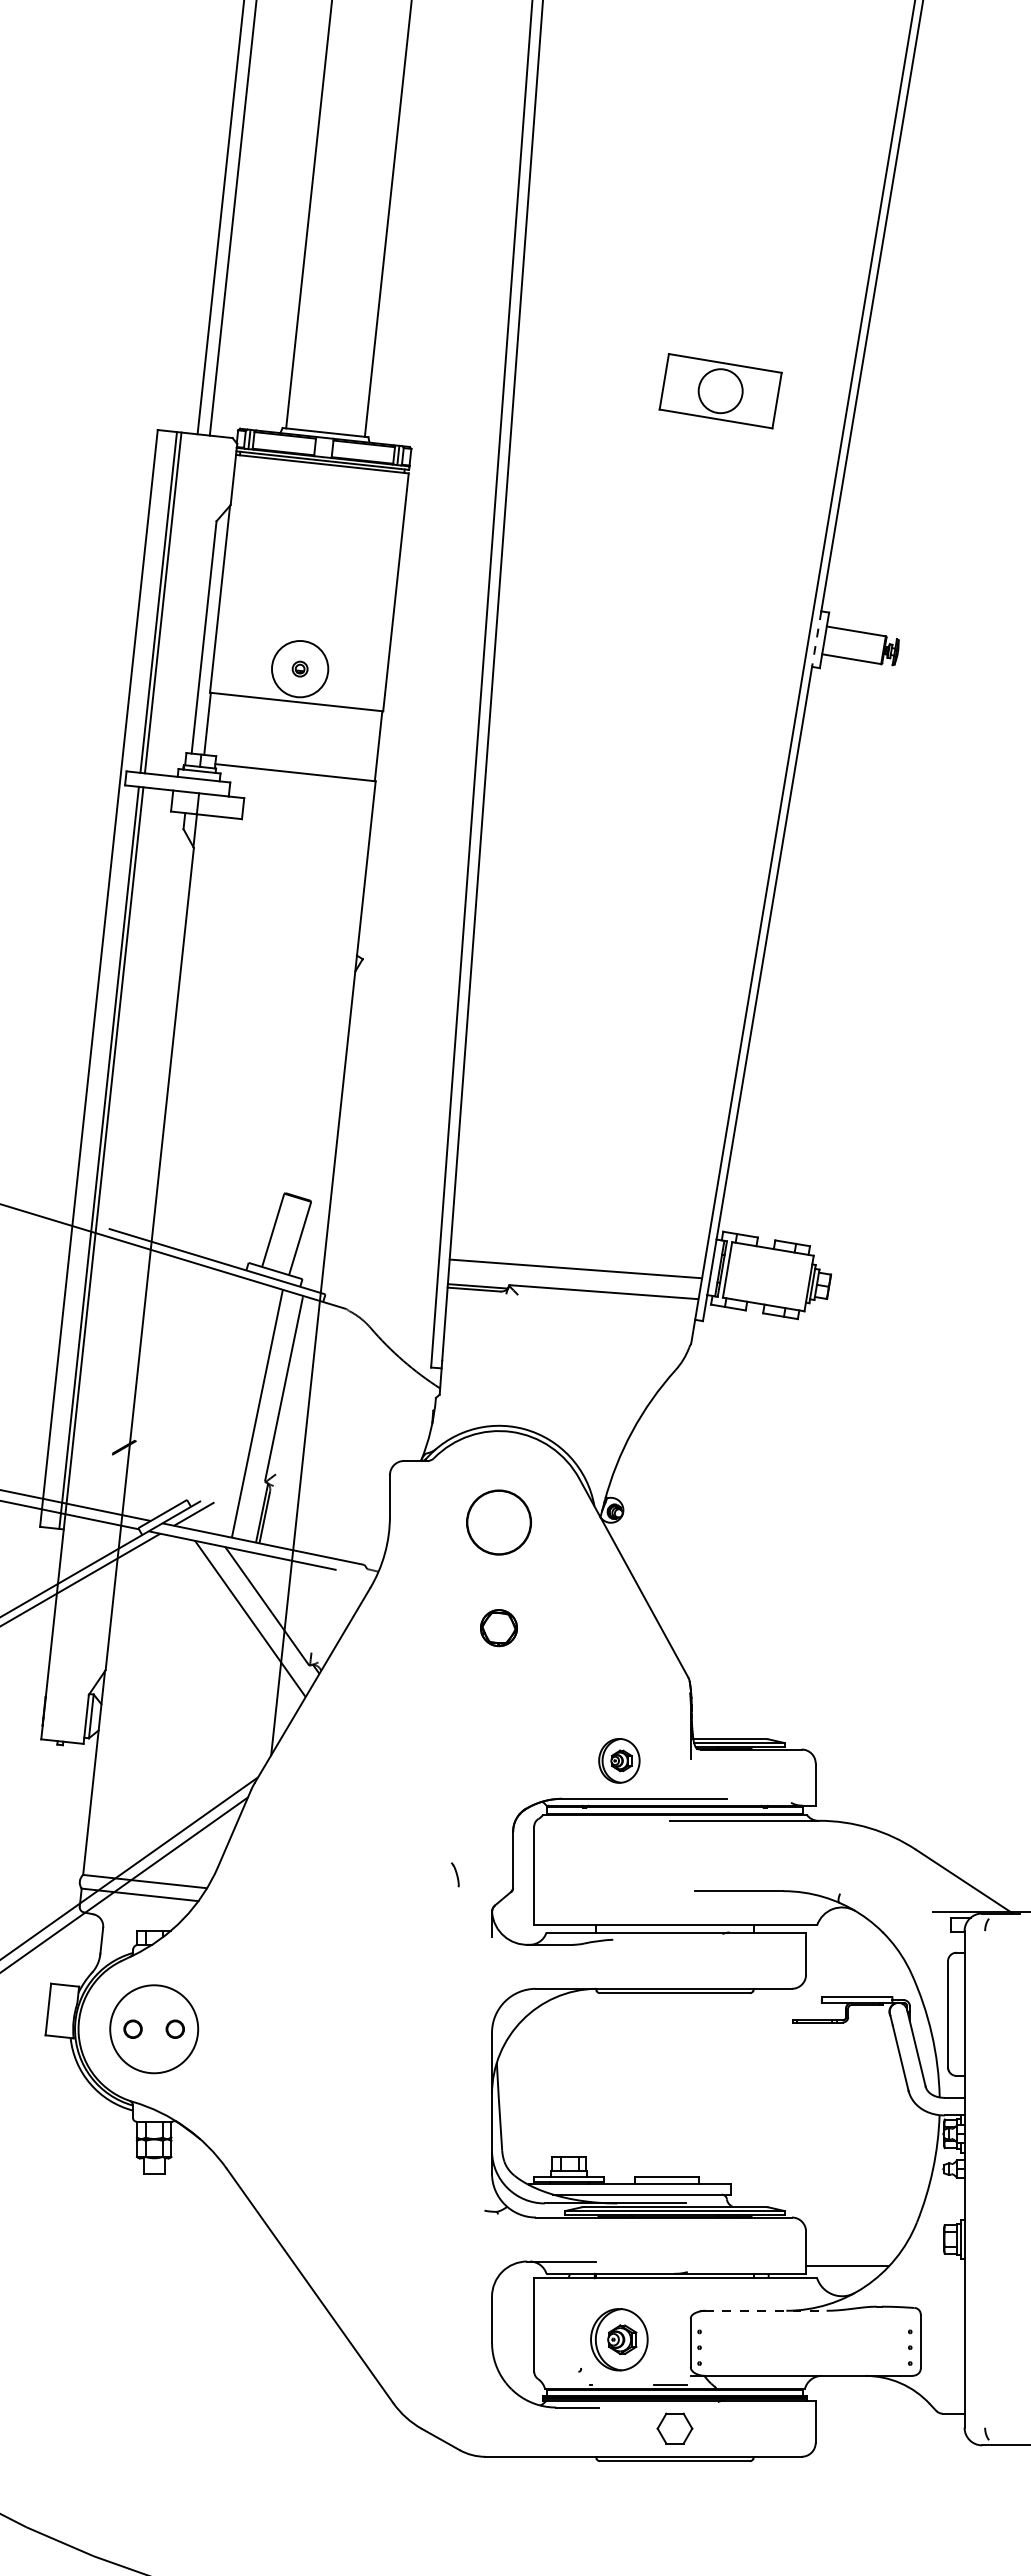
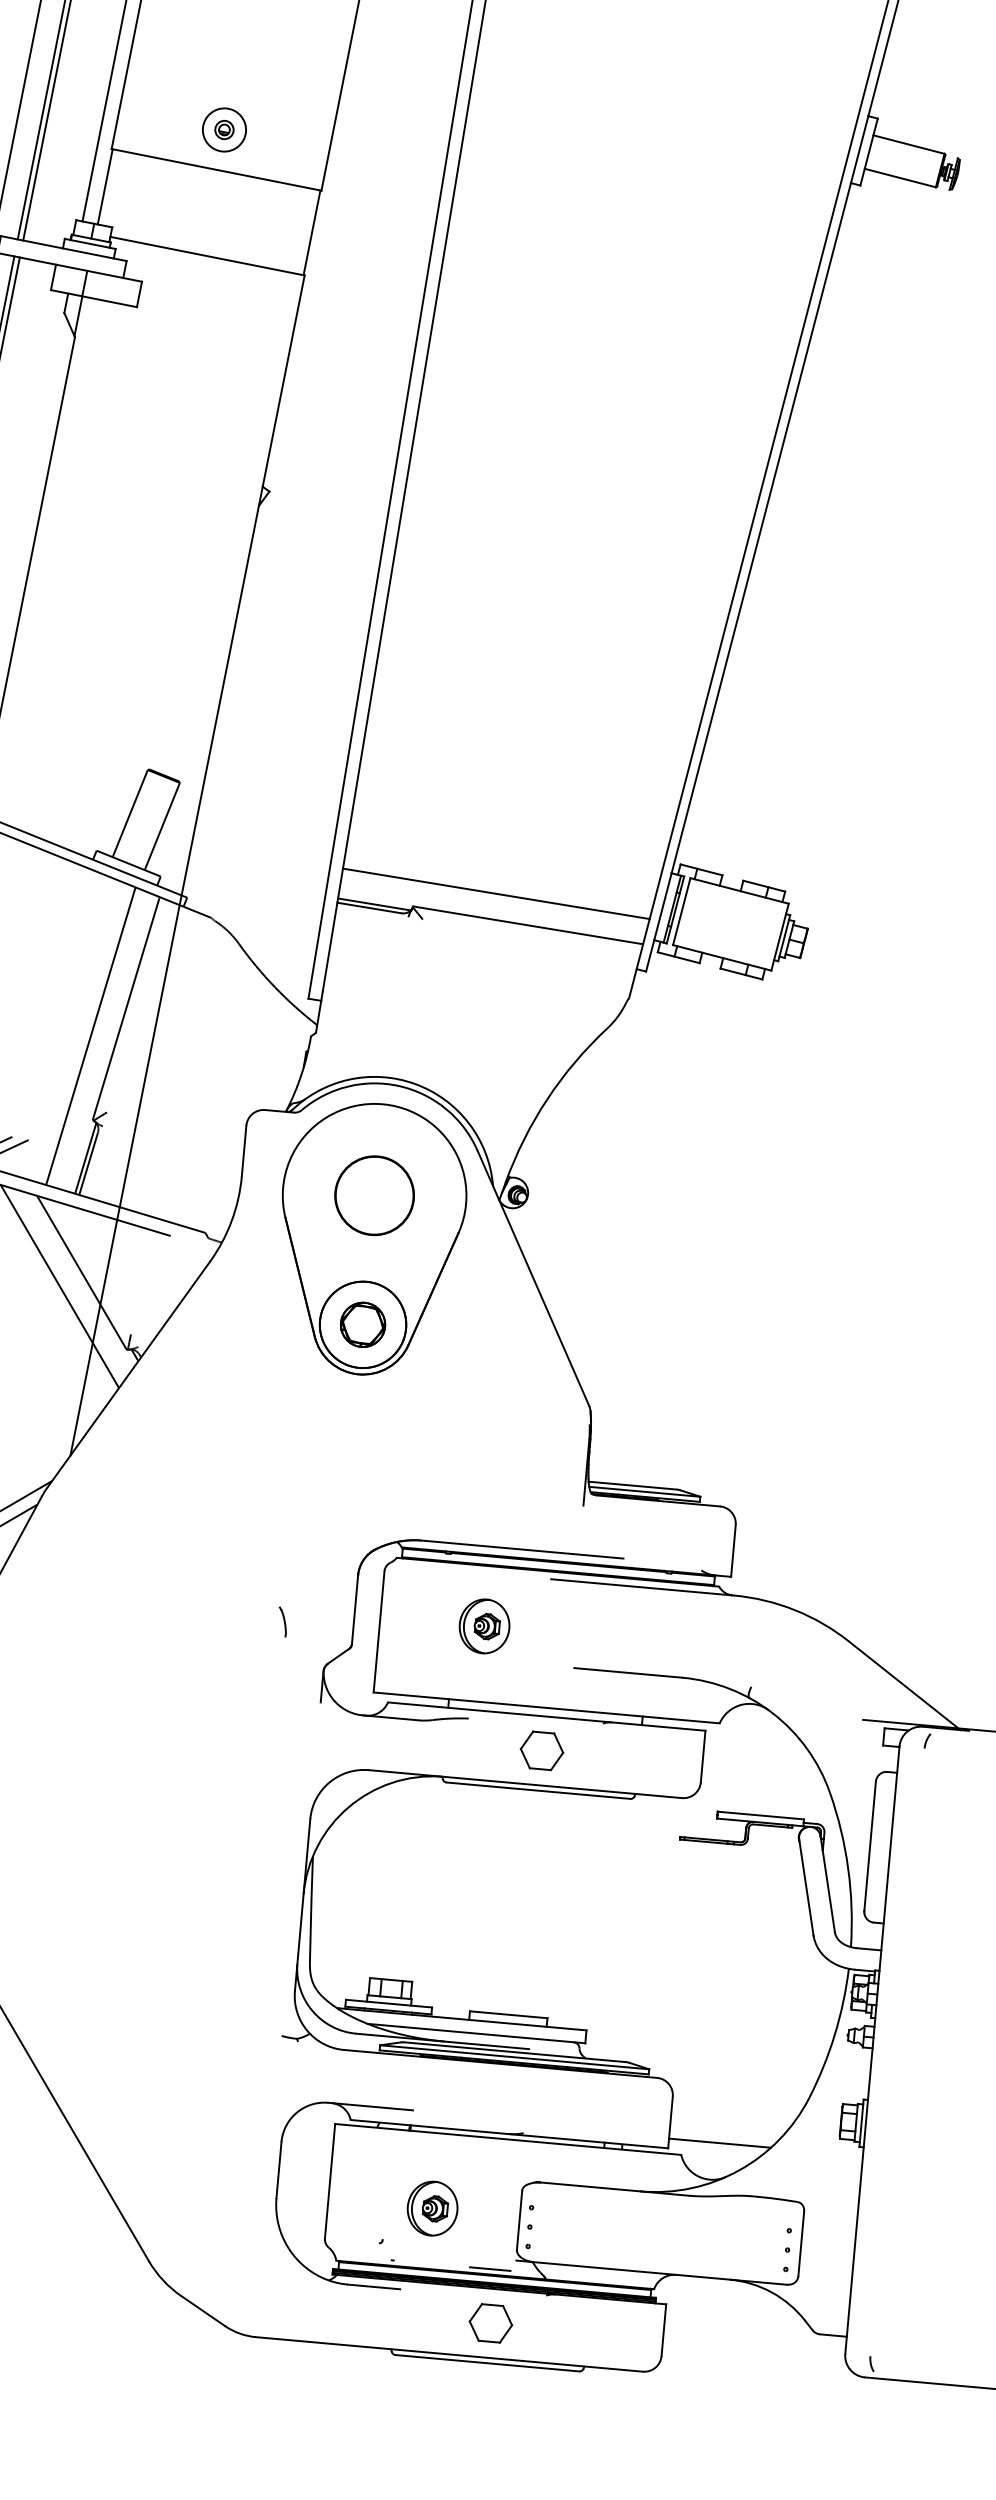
line: (816, 639) -> (859, 150), dashed -> solid
circle: (299, 668) -> (223, 129), size x0.62
part: (498, 1557) -> (370, 1238), added
part: (619, 1760) -> (484, 1625), moved
part: (674, 1960) -> (541, 1750), added
line: (765, 2310) -> (614, 2188), dashed -> solid
part: (619, 2339) -> (432, 2208), size x0.71

